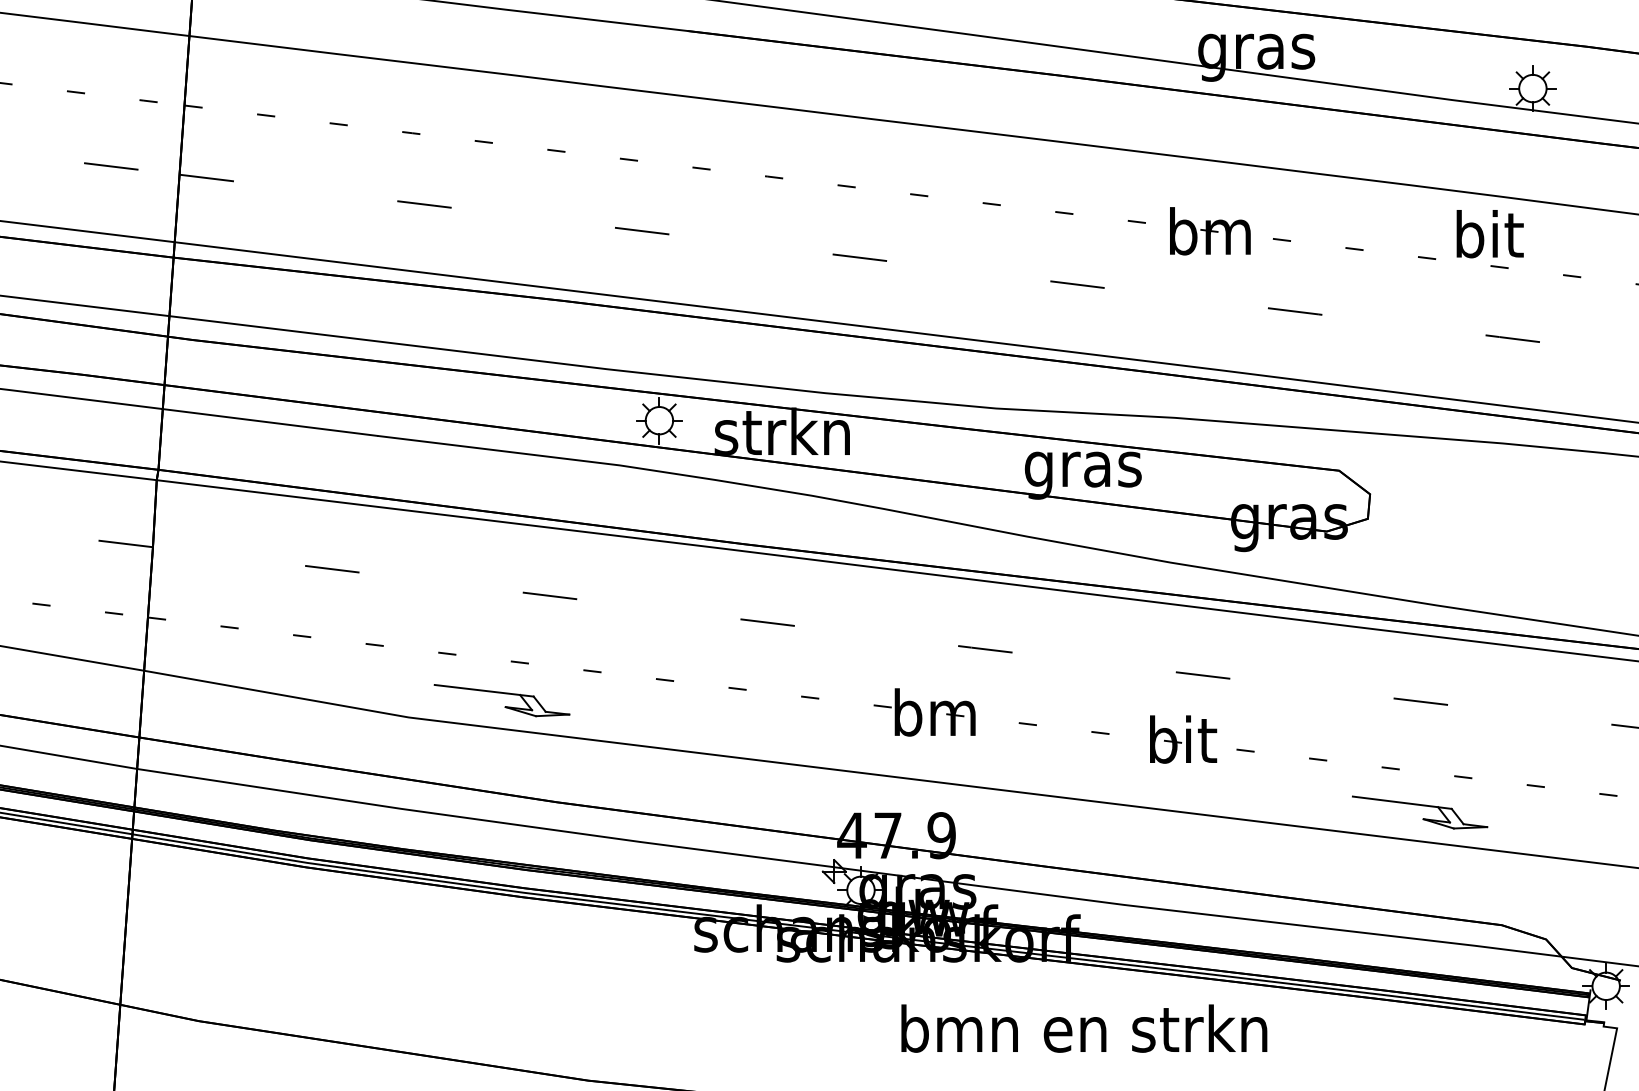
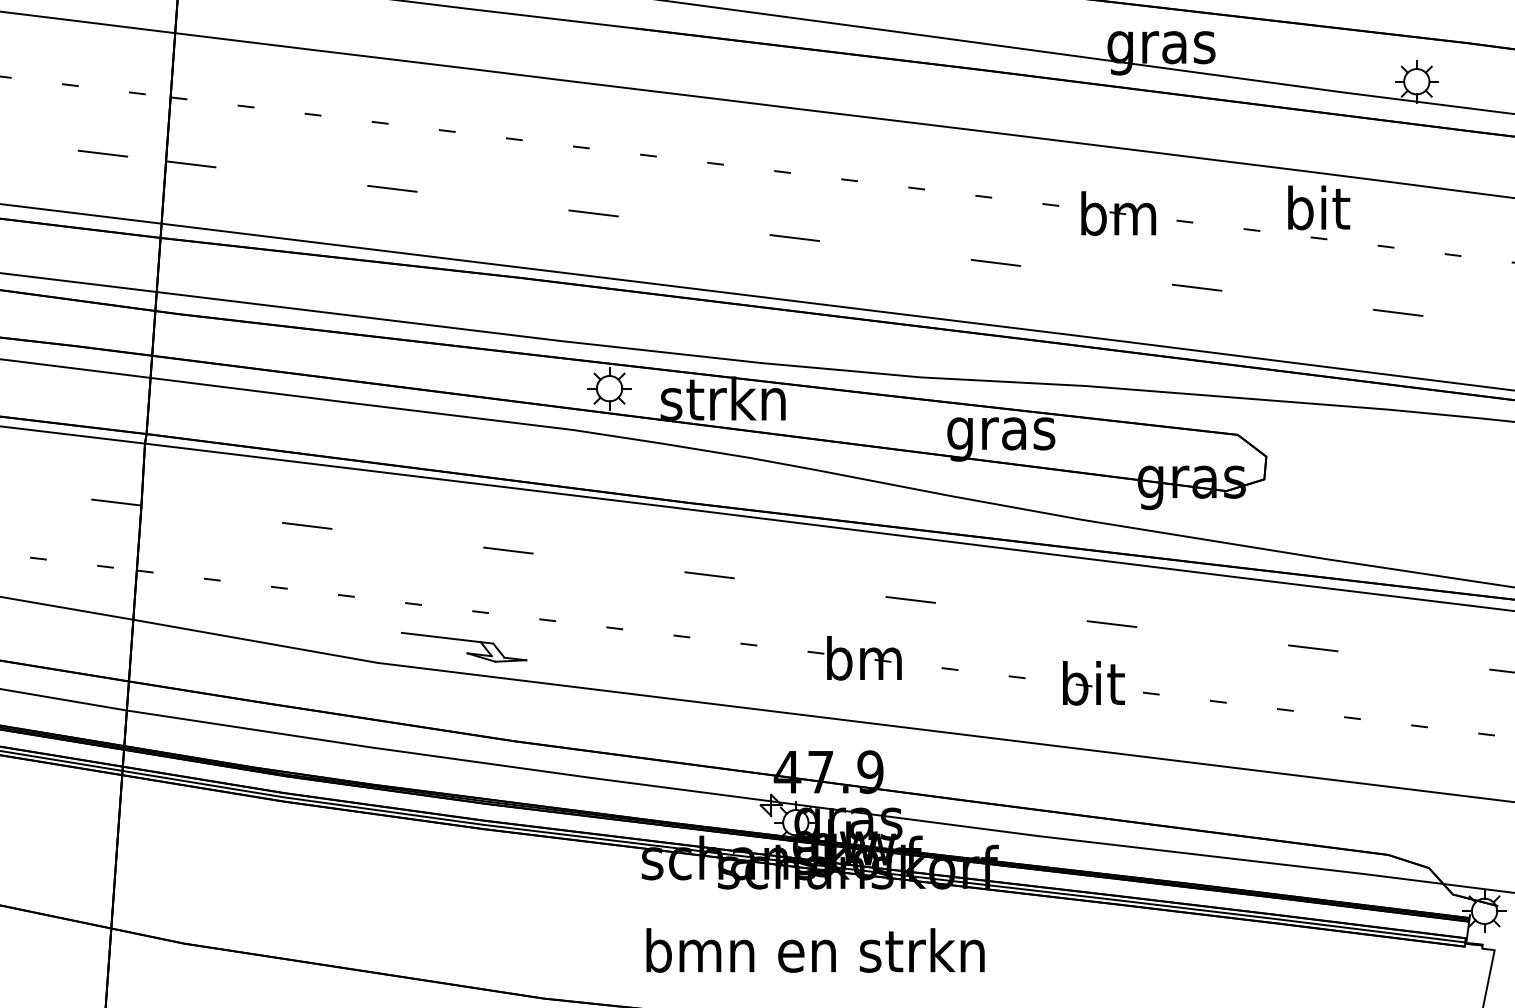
text: (1489, 234) -> (1318, 208), moved
part: (1422, 806) -> (1314, 745), removed
text: (1084, 1028) -> (815, 950), moved

